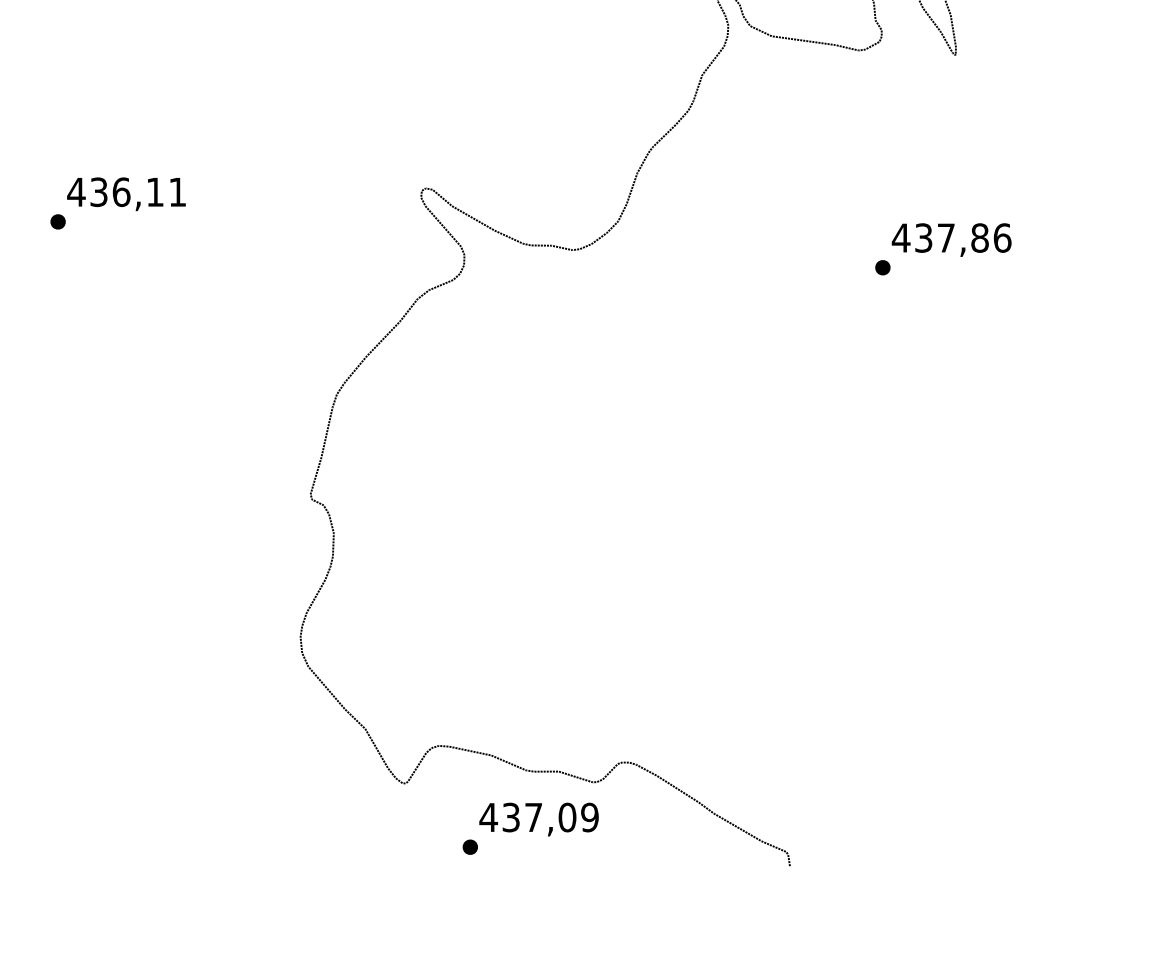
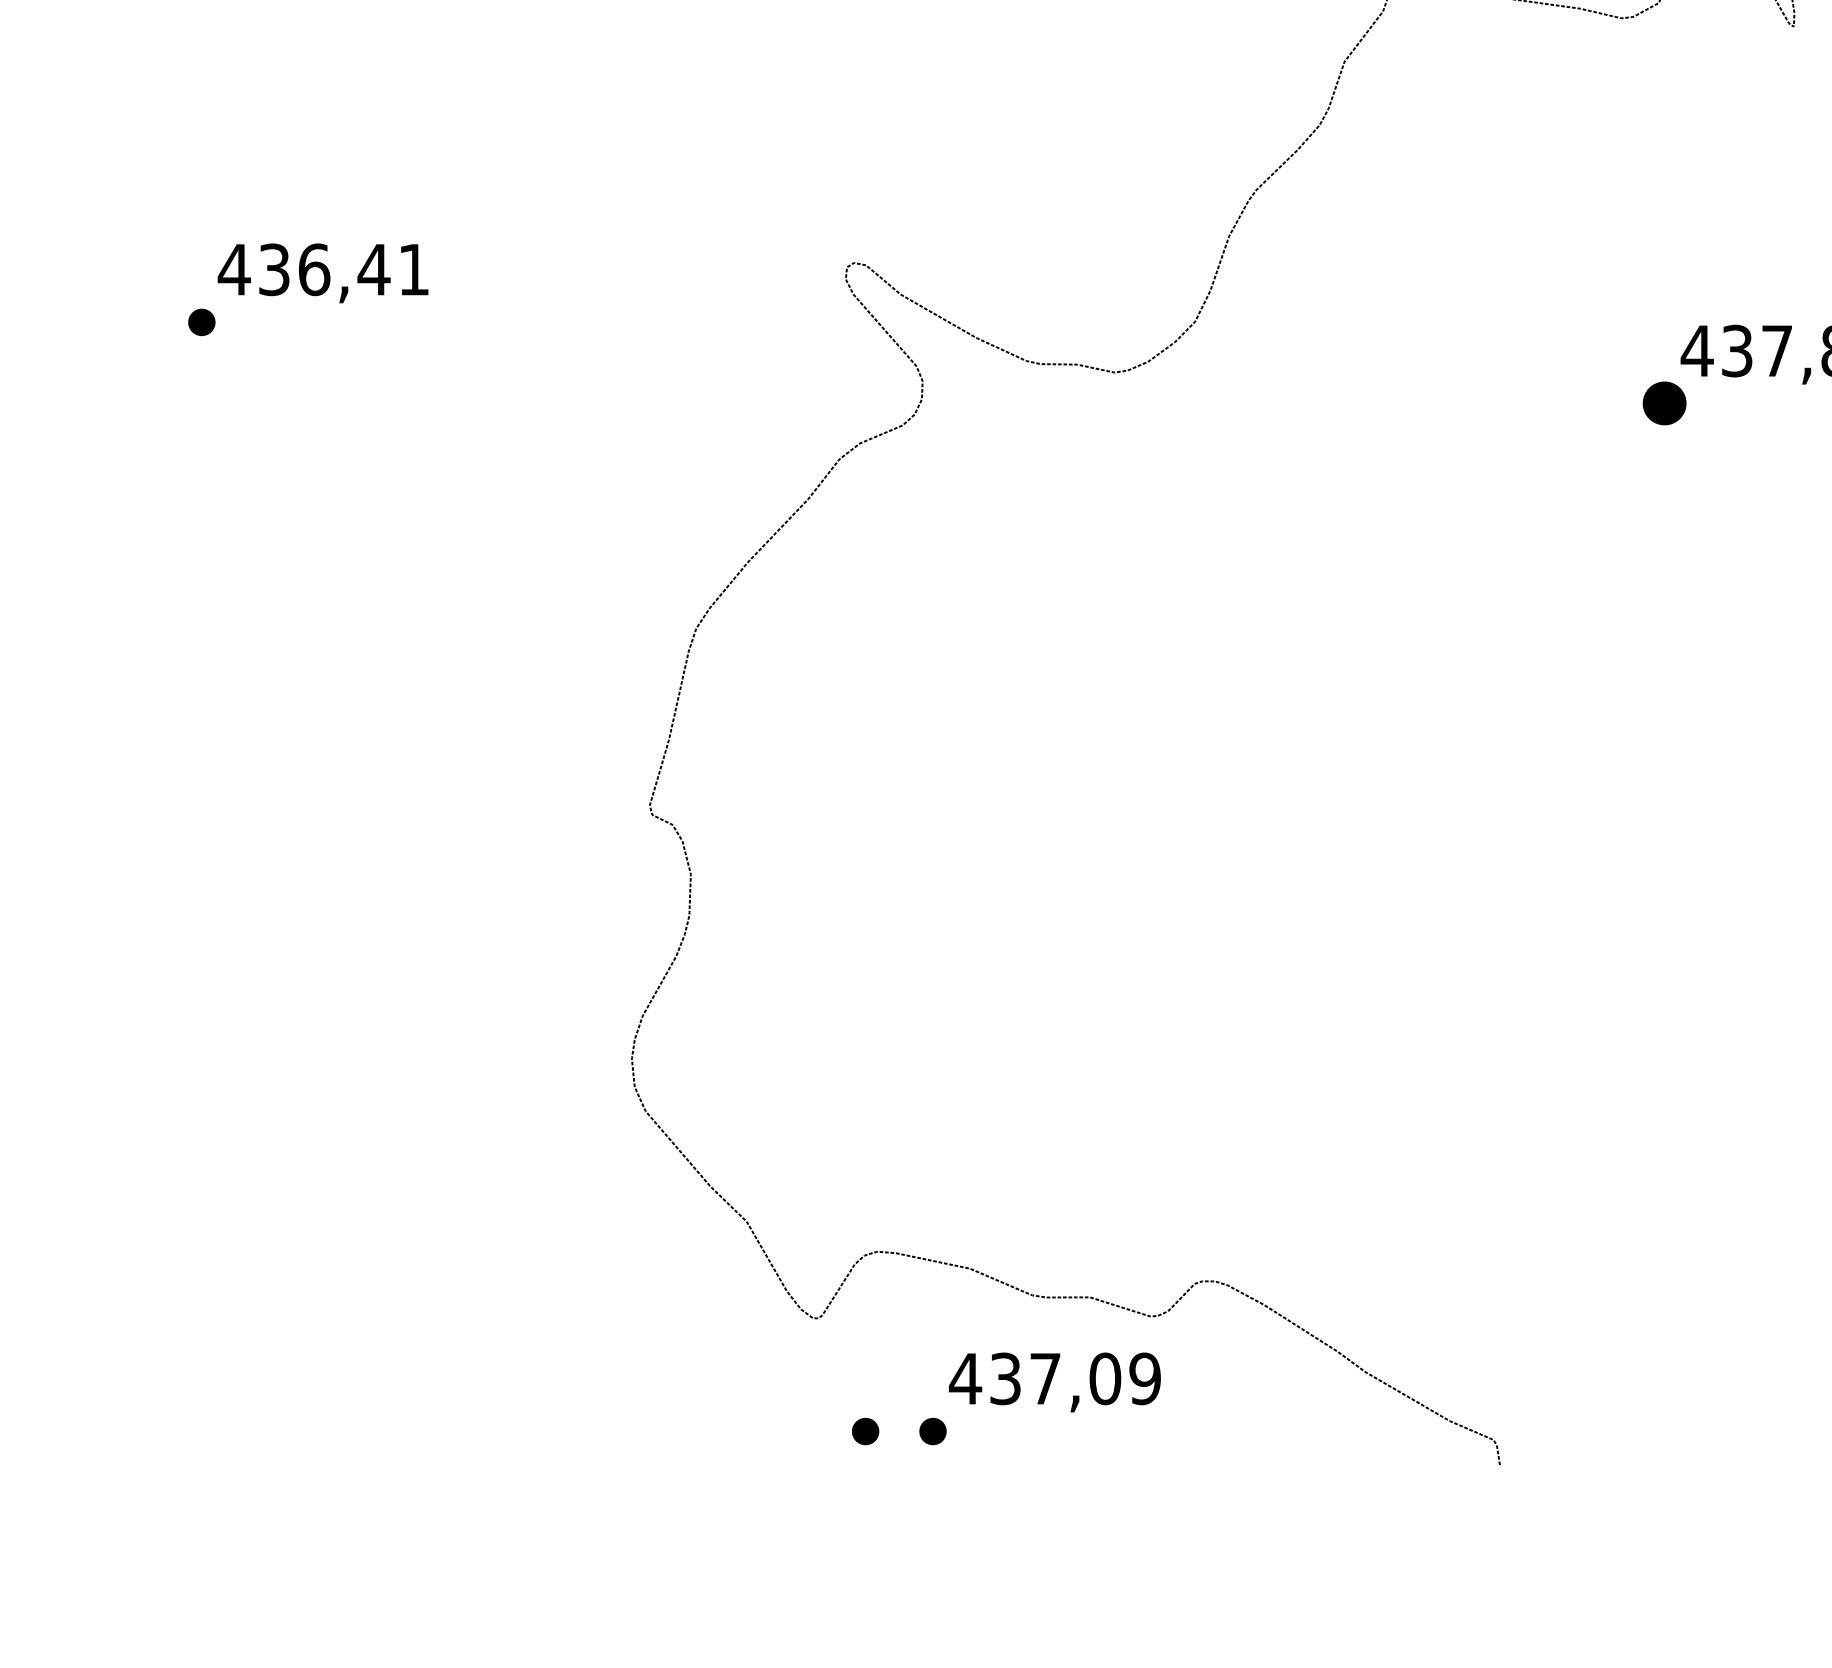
text: (154, 192) -> (372, 270), 436,11 -> 436,41
part: (882, 267) -> (1664, 403), size x1.6
part: (431, 846) -> (864, 1430), added

